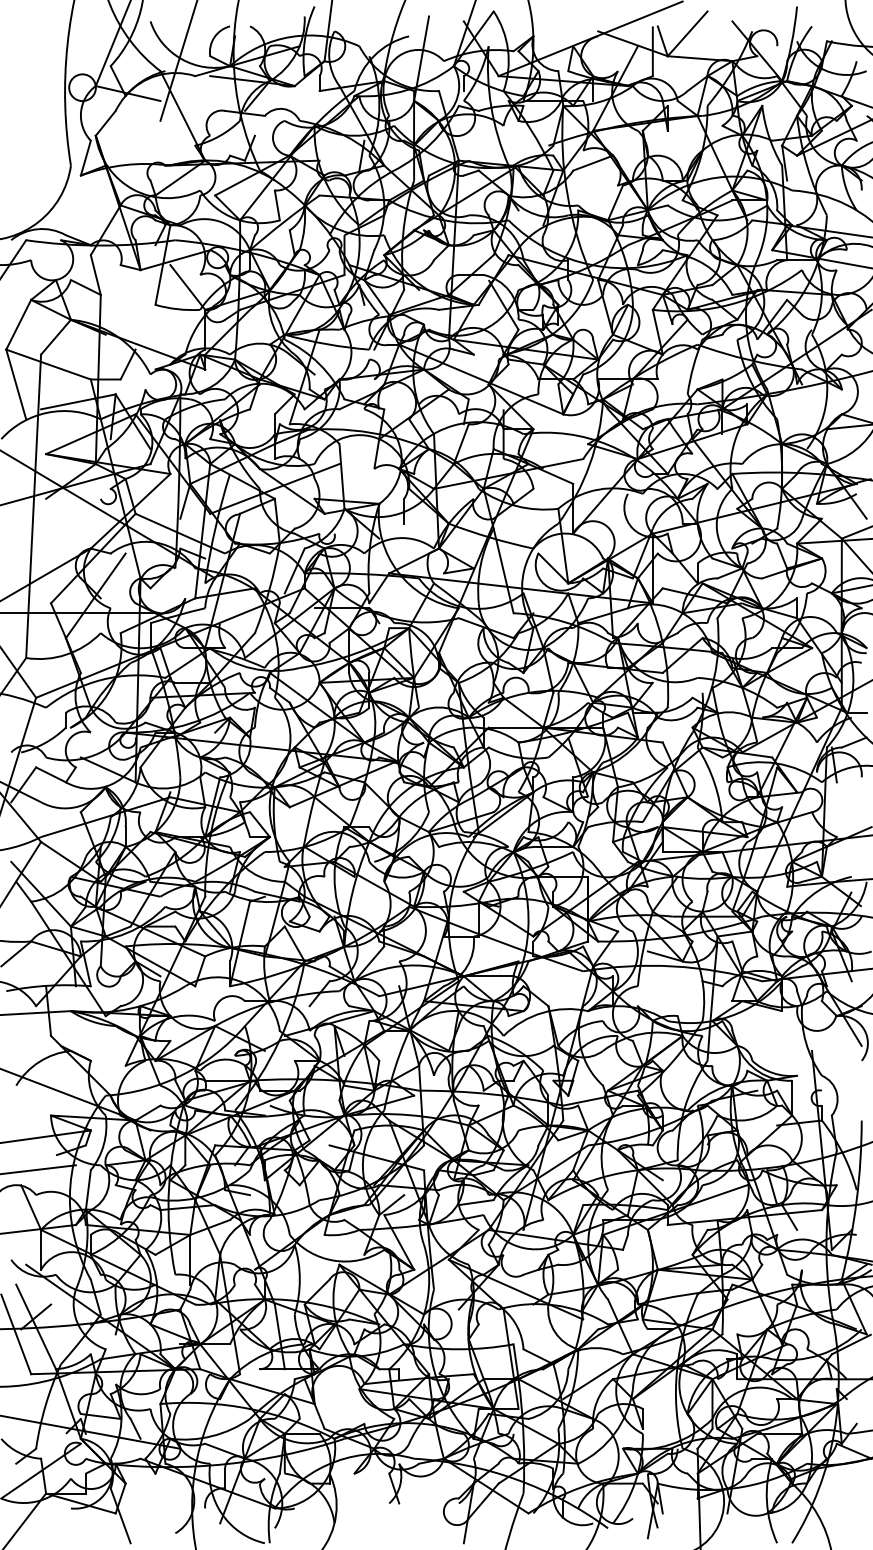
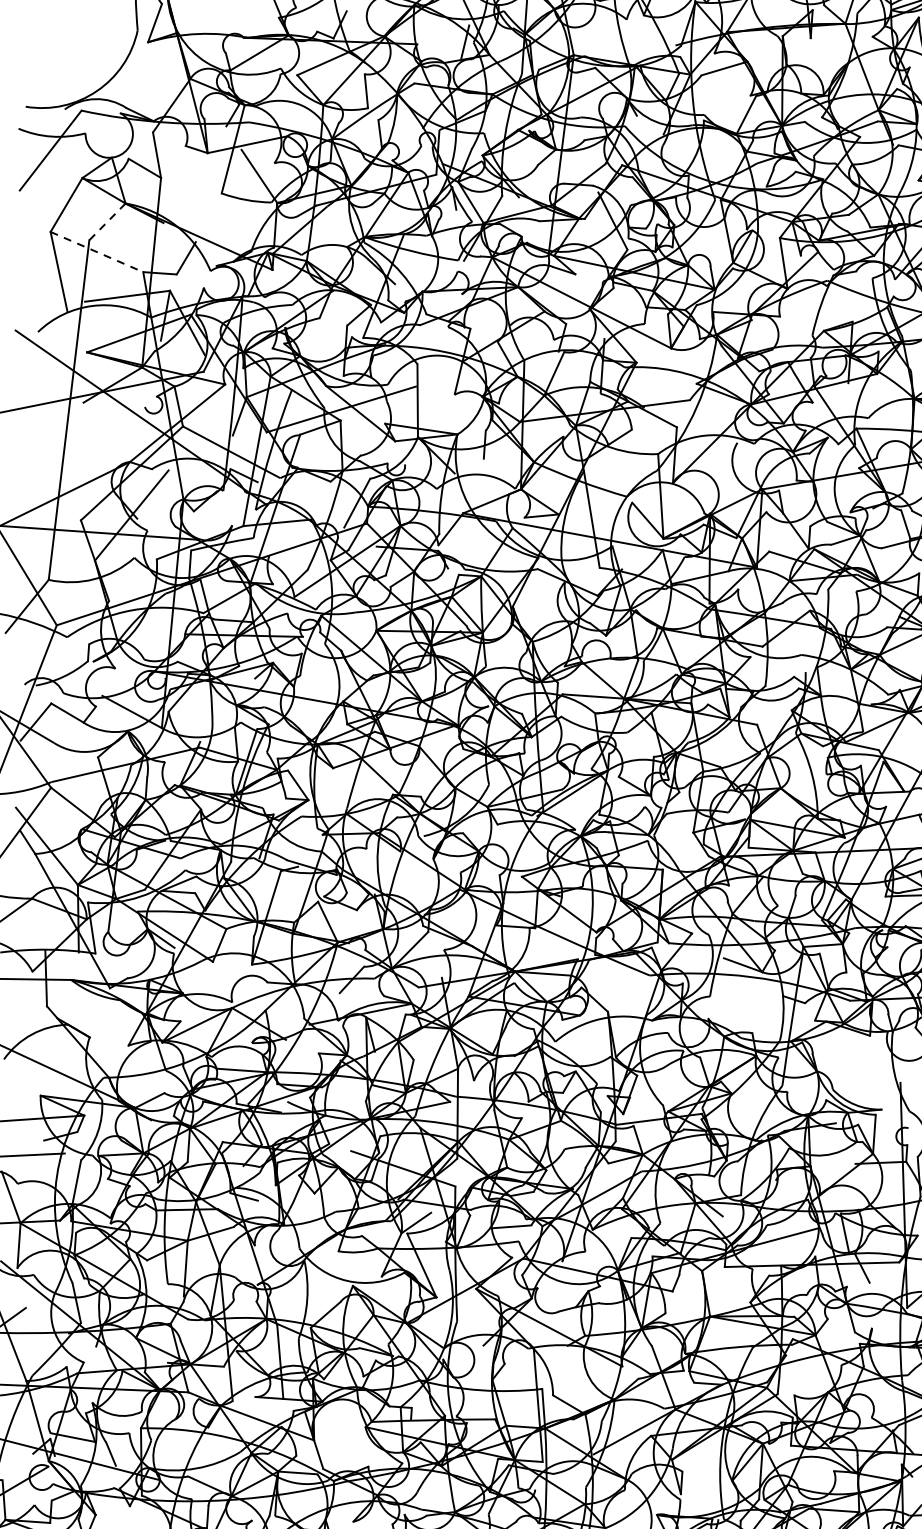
line: (56, 337) -> (107, 222), solid -> dashed
line: (48, 364) -> (96, 251), solid -> dashed

